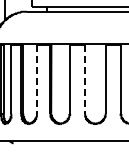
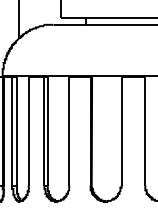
line: (36, 79) -> (68, 131), dashed -> solid
line: (85, 79) -> (145, 131), dashed -> solid

